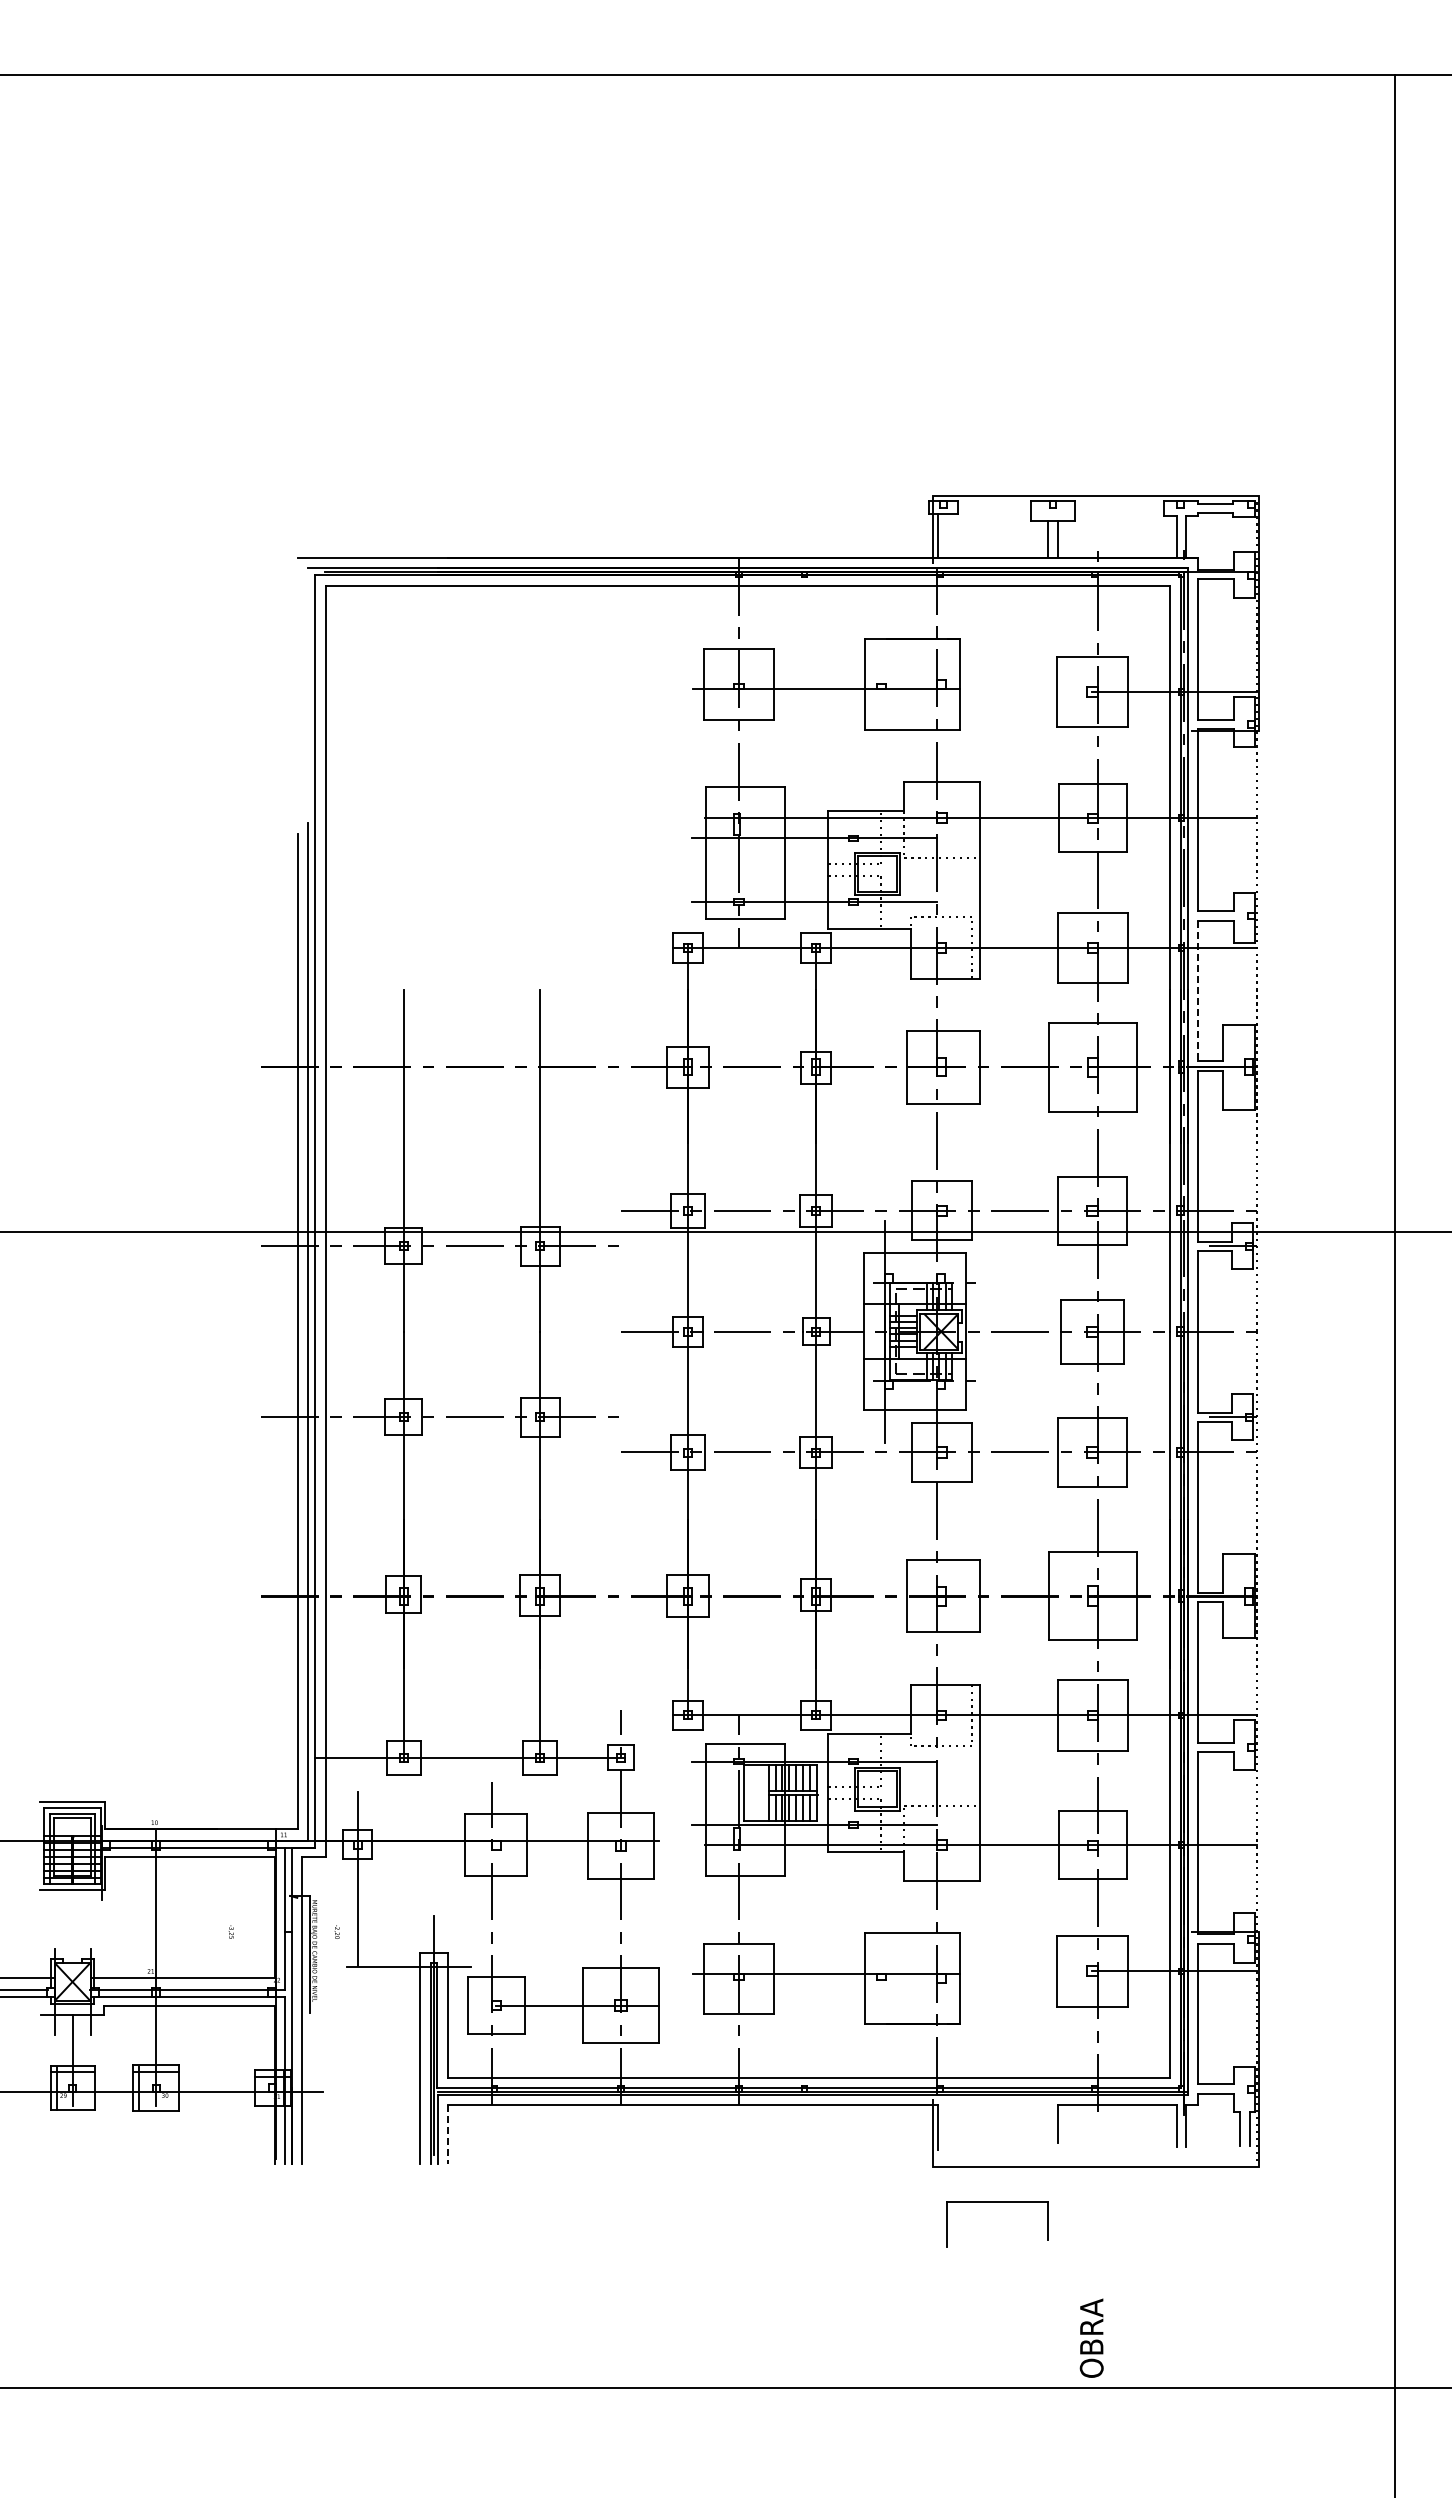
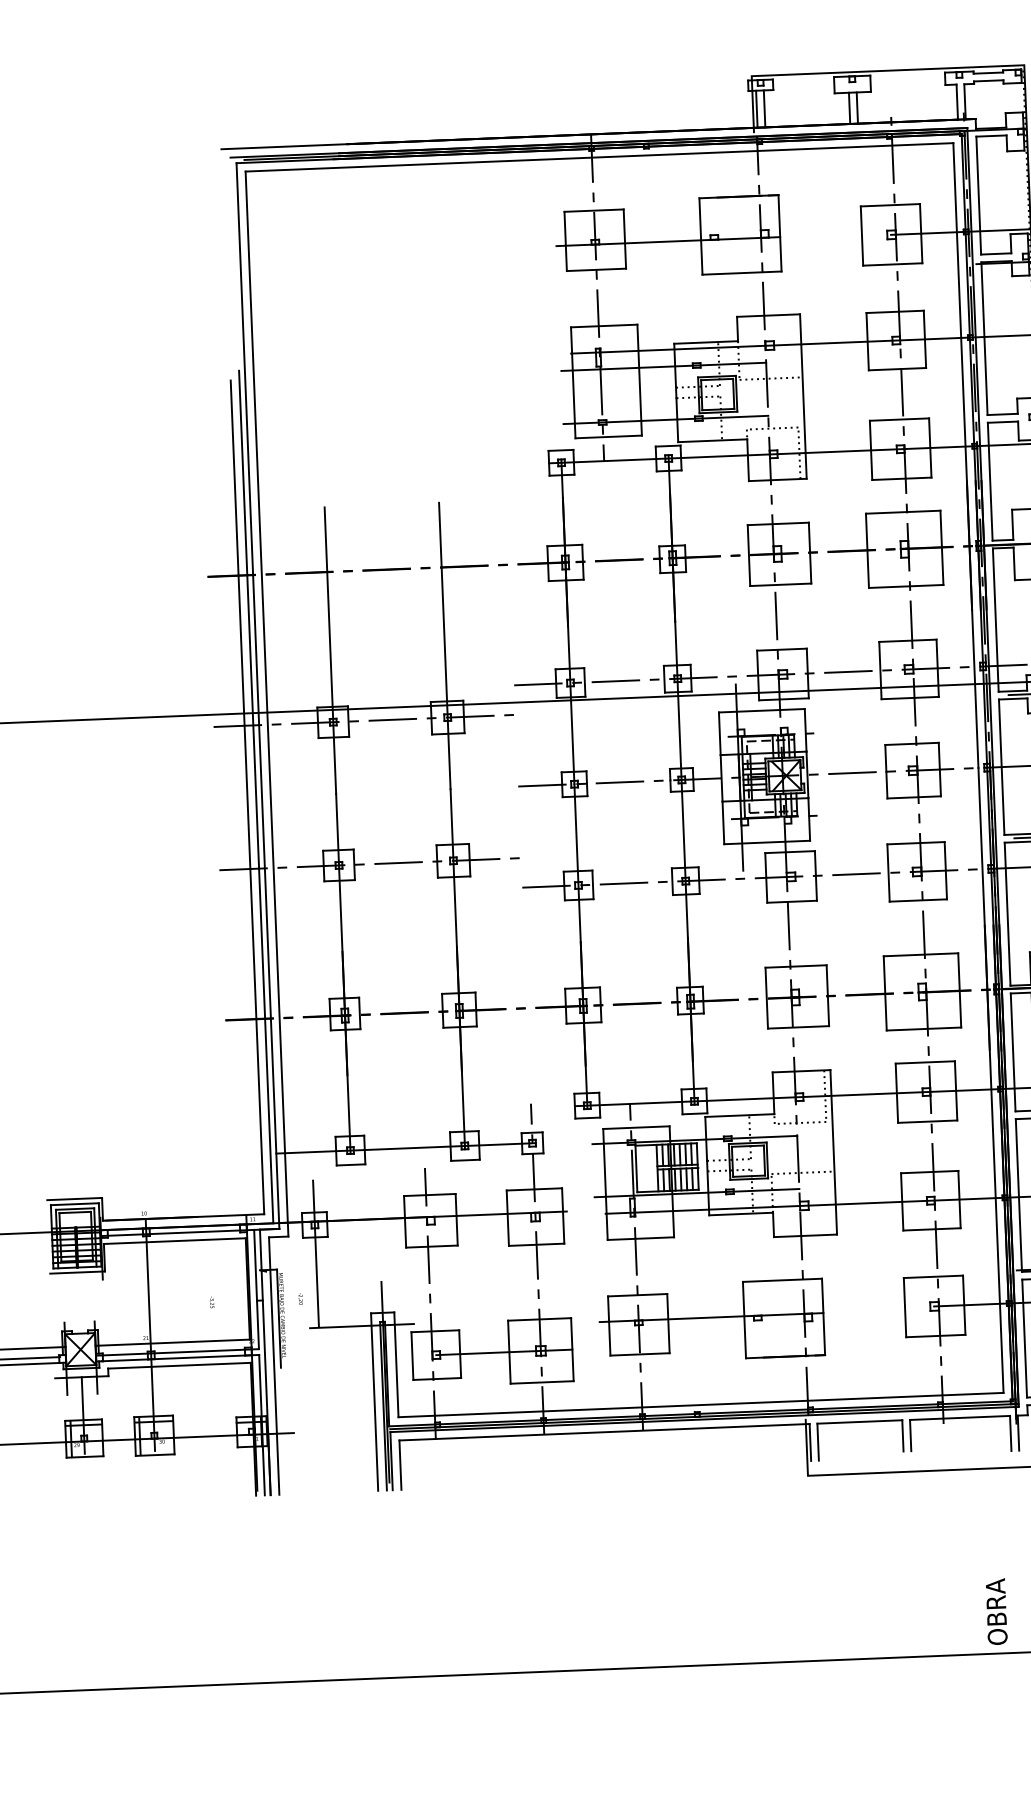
line: (947, 535) -> (764, 108), added
line: (1198, 991) -> (990, 482), dashed -> solid
line: (448, 2135) -> (400, 1465), dashed -> solid
part: (997, 2202) -> (859, 1422), moved
text: (1091, 2337) -> (996, 1611), moved

